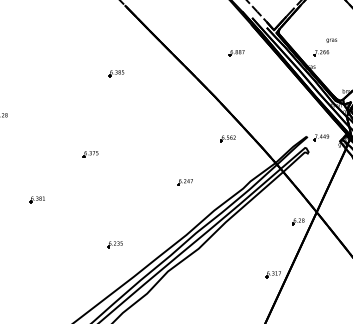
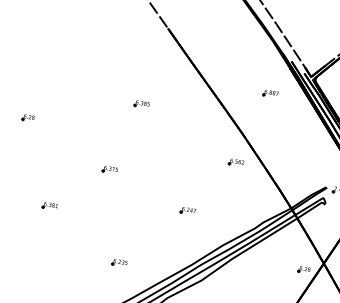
part: (116, 73) -> (141, 104), moved
part: (227, 138) -> (235, 162), moved
part: (184, 182) -> (187, 211), moved

